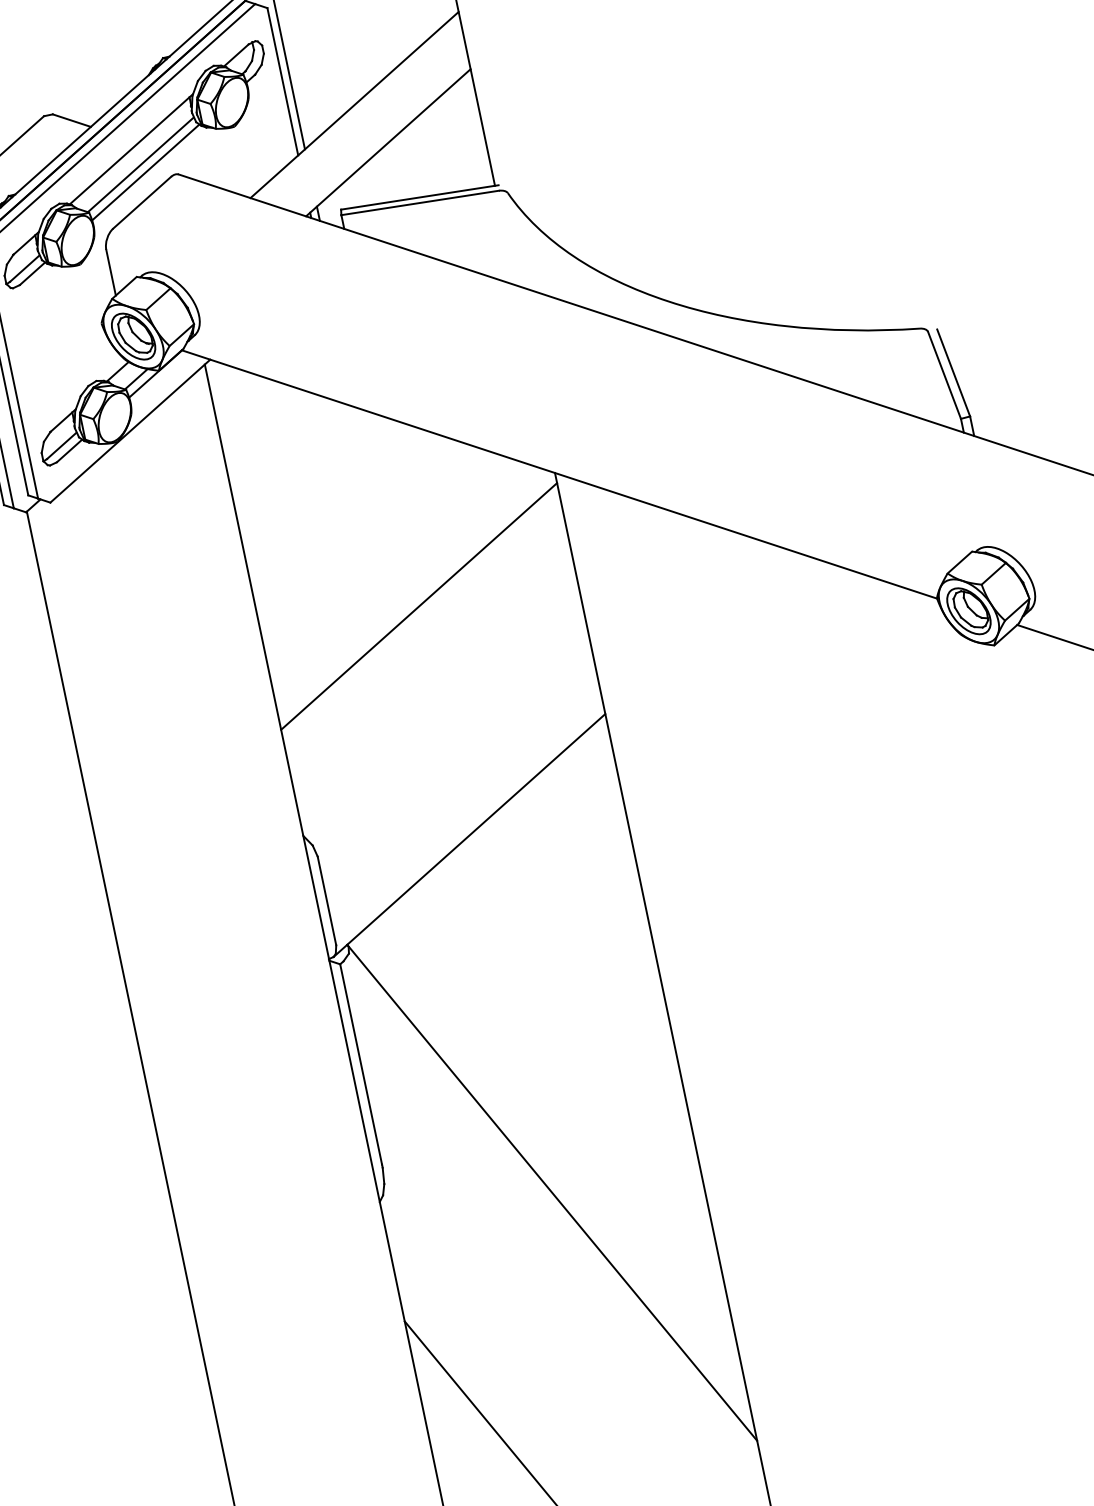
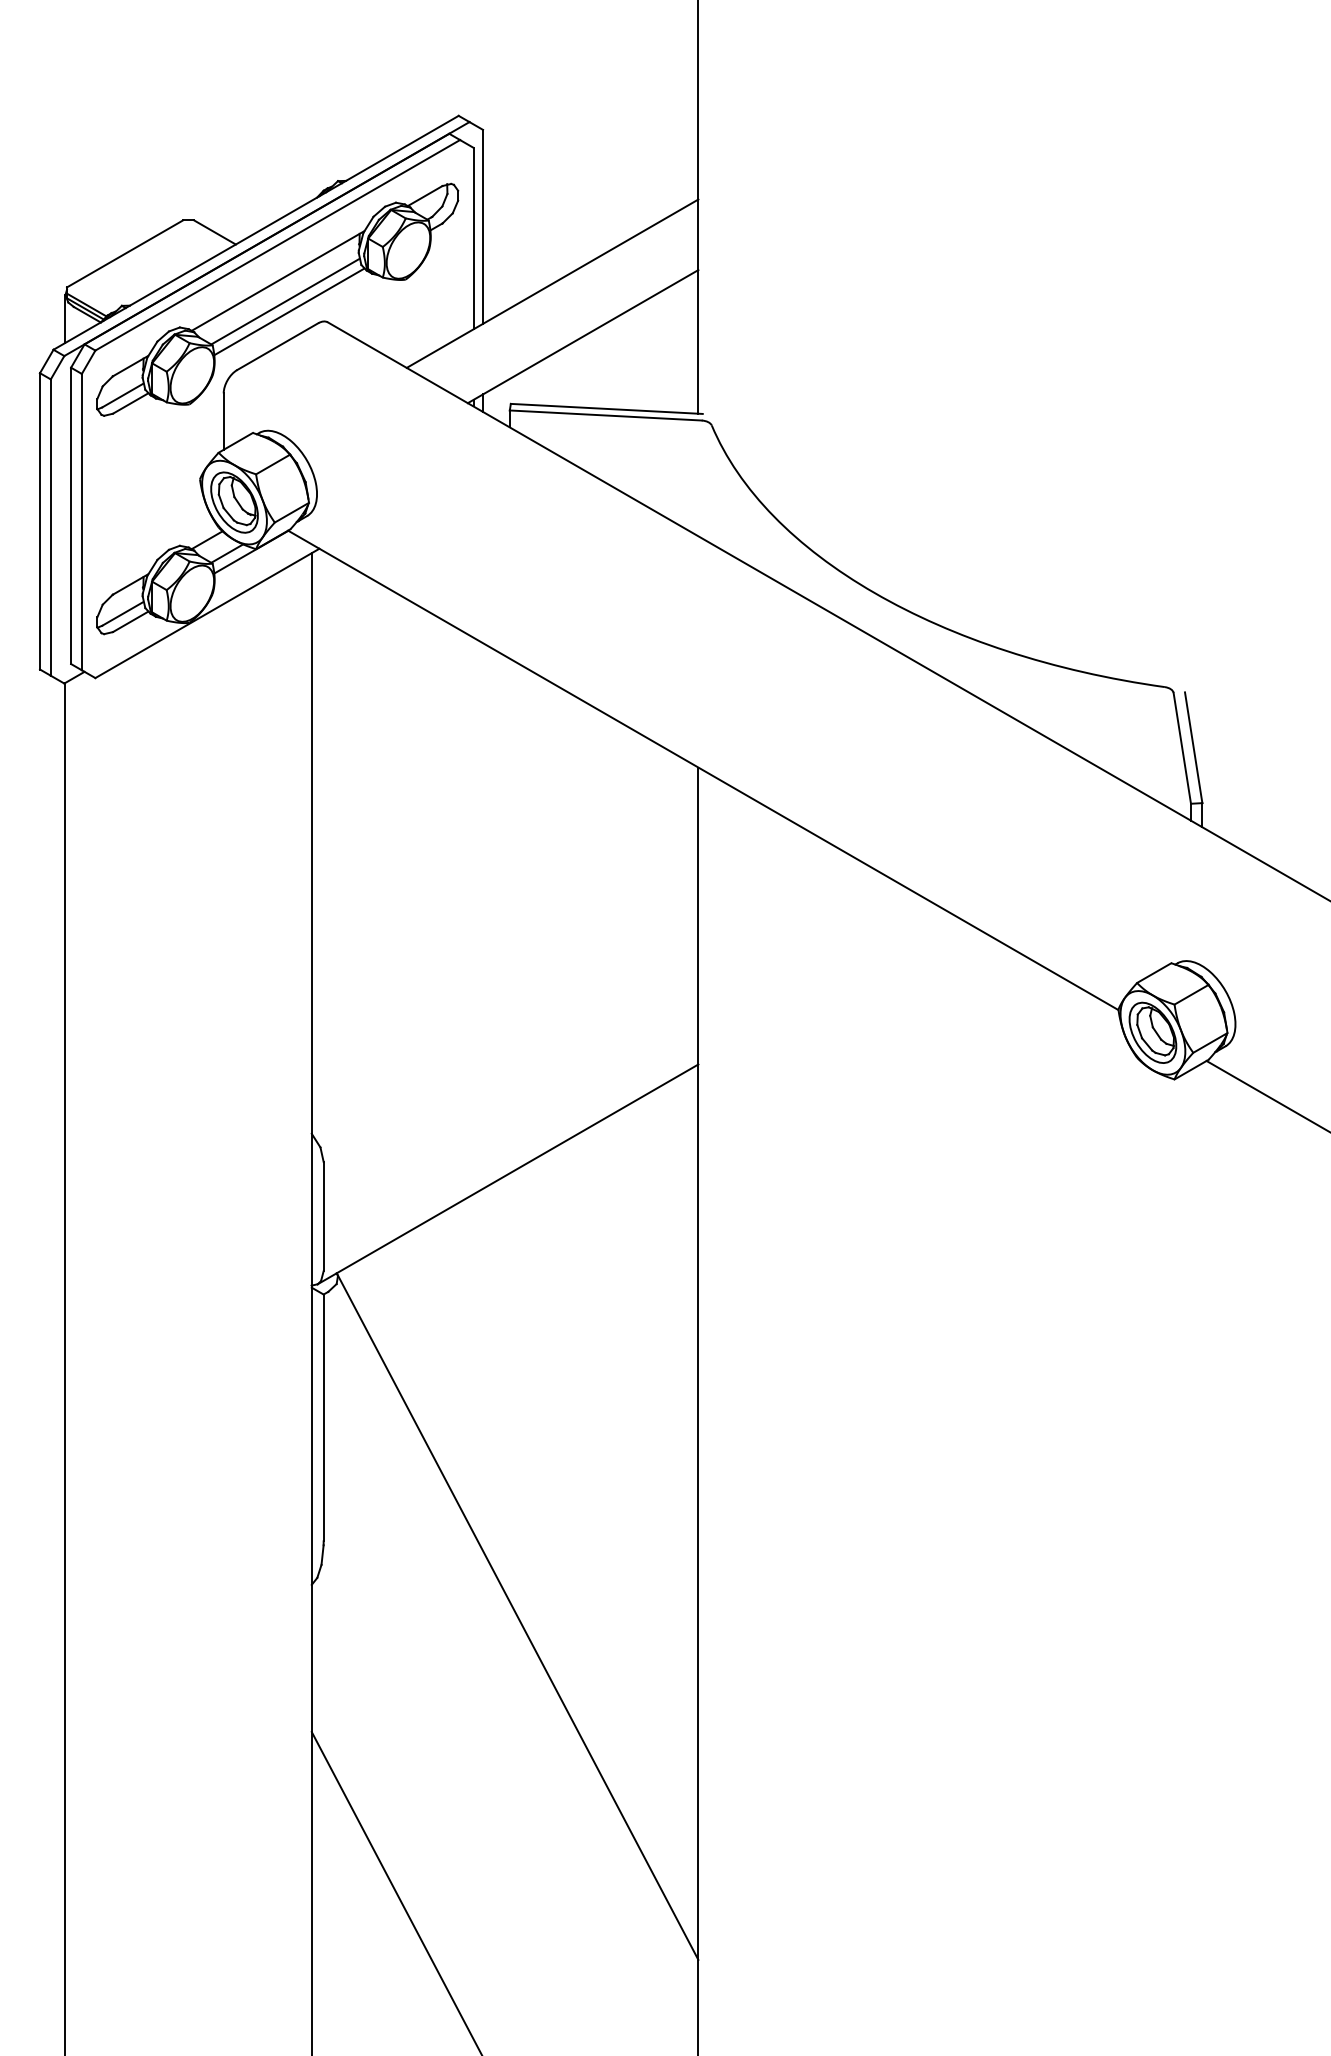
line: (418, 606) -> (504, 891), removed

